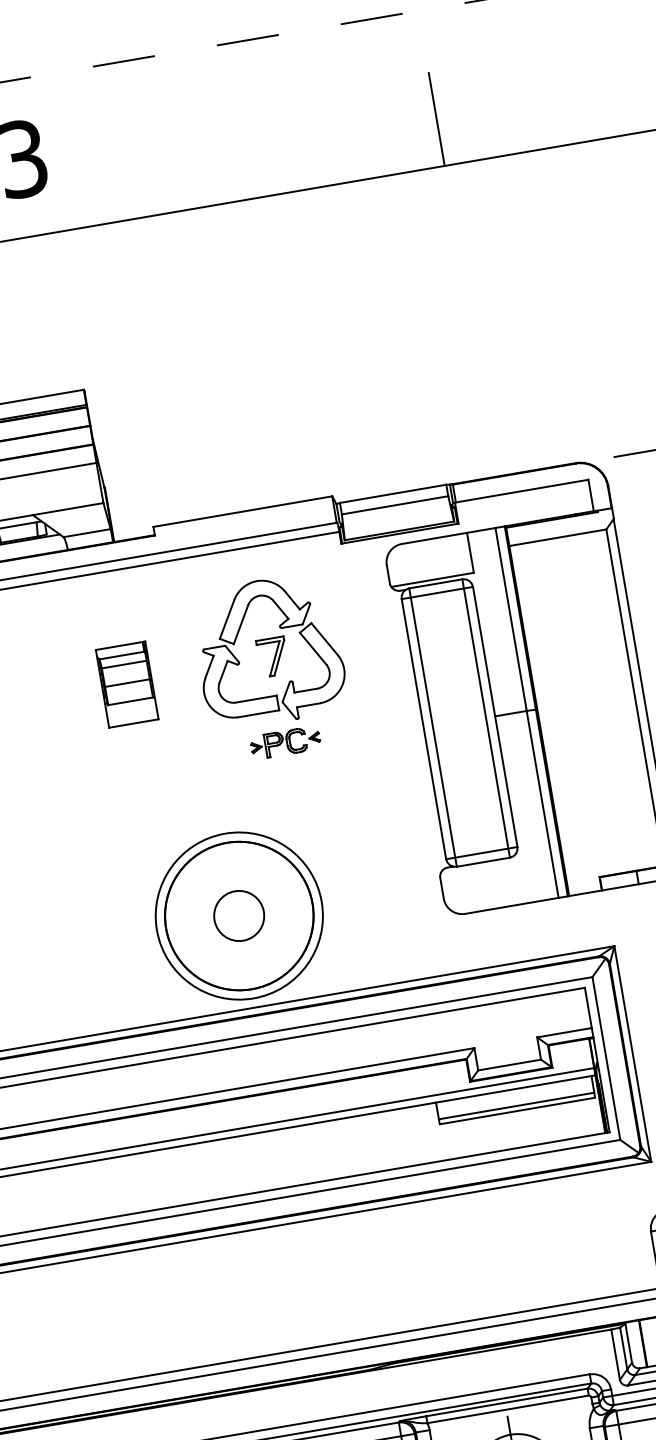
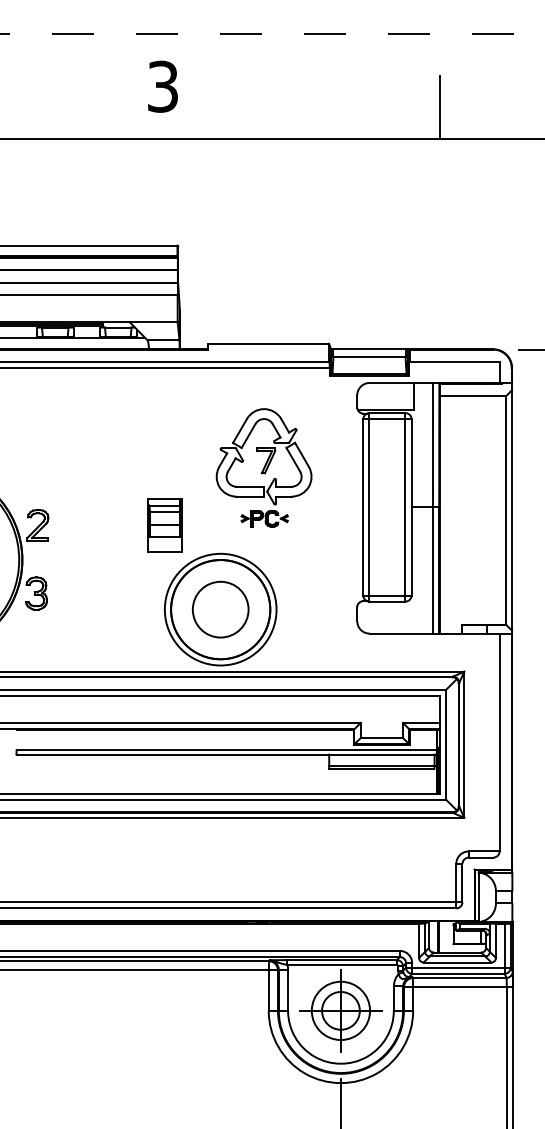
part: (270, 667) -> (263, 467), moved
part: (126, 684) -> (164, 525), moved
circle: (239, 915) -> (220, 609), size x1.67

